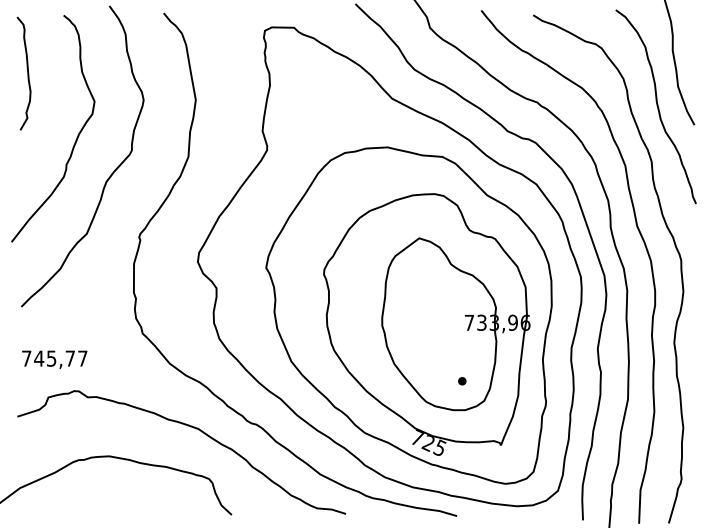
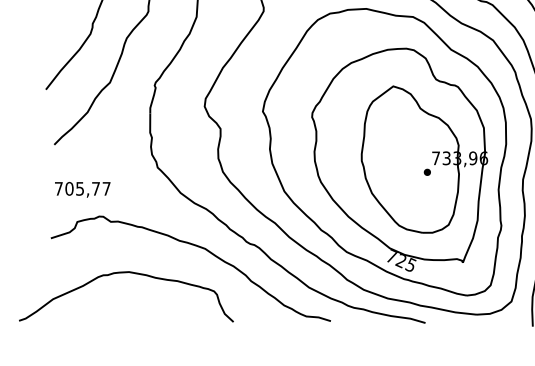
text: (39, 358) -> (69, 188), 745,77 -> 705,77
part: (462, 381) -> (427, 172), moved

